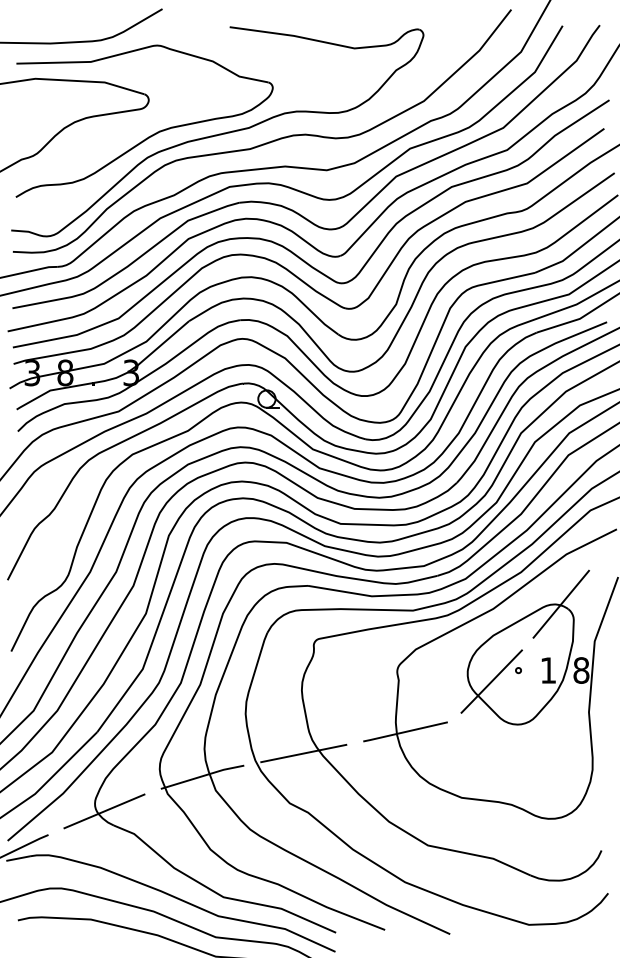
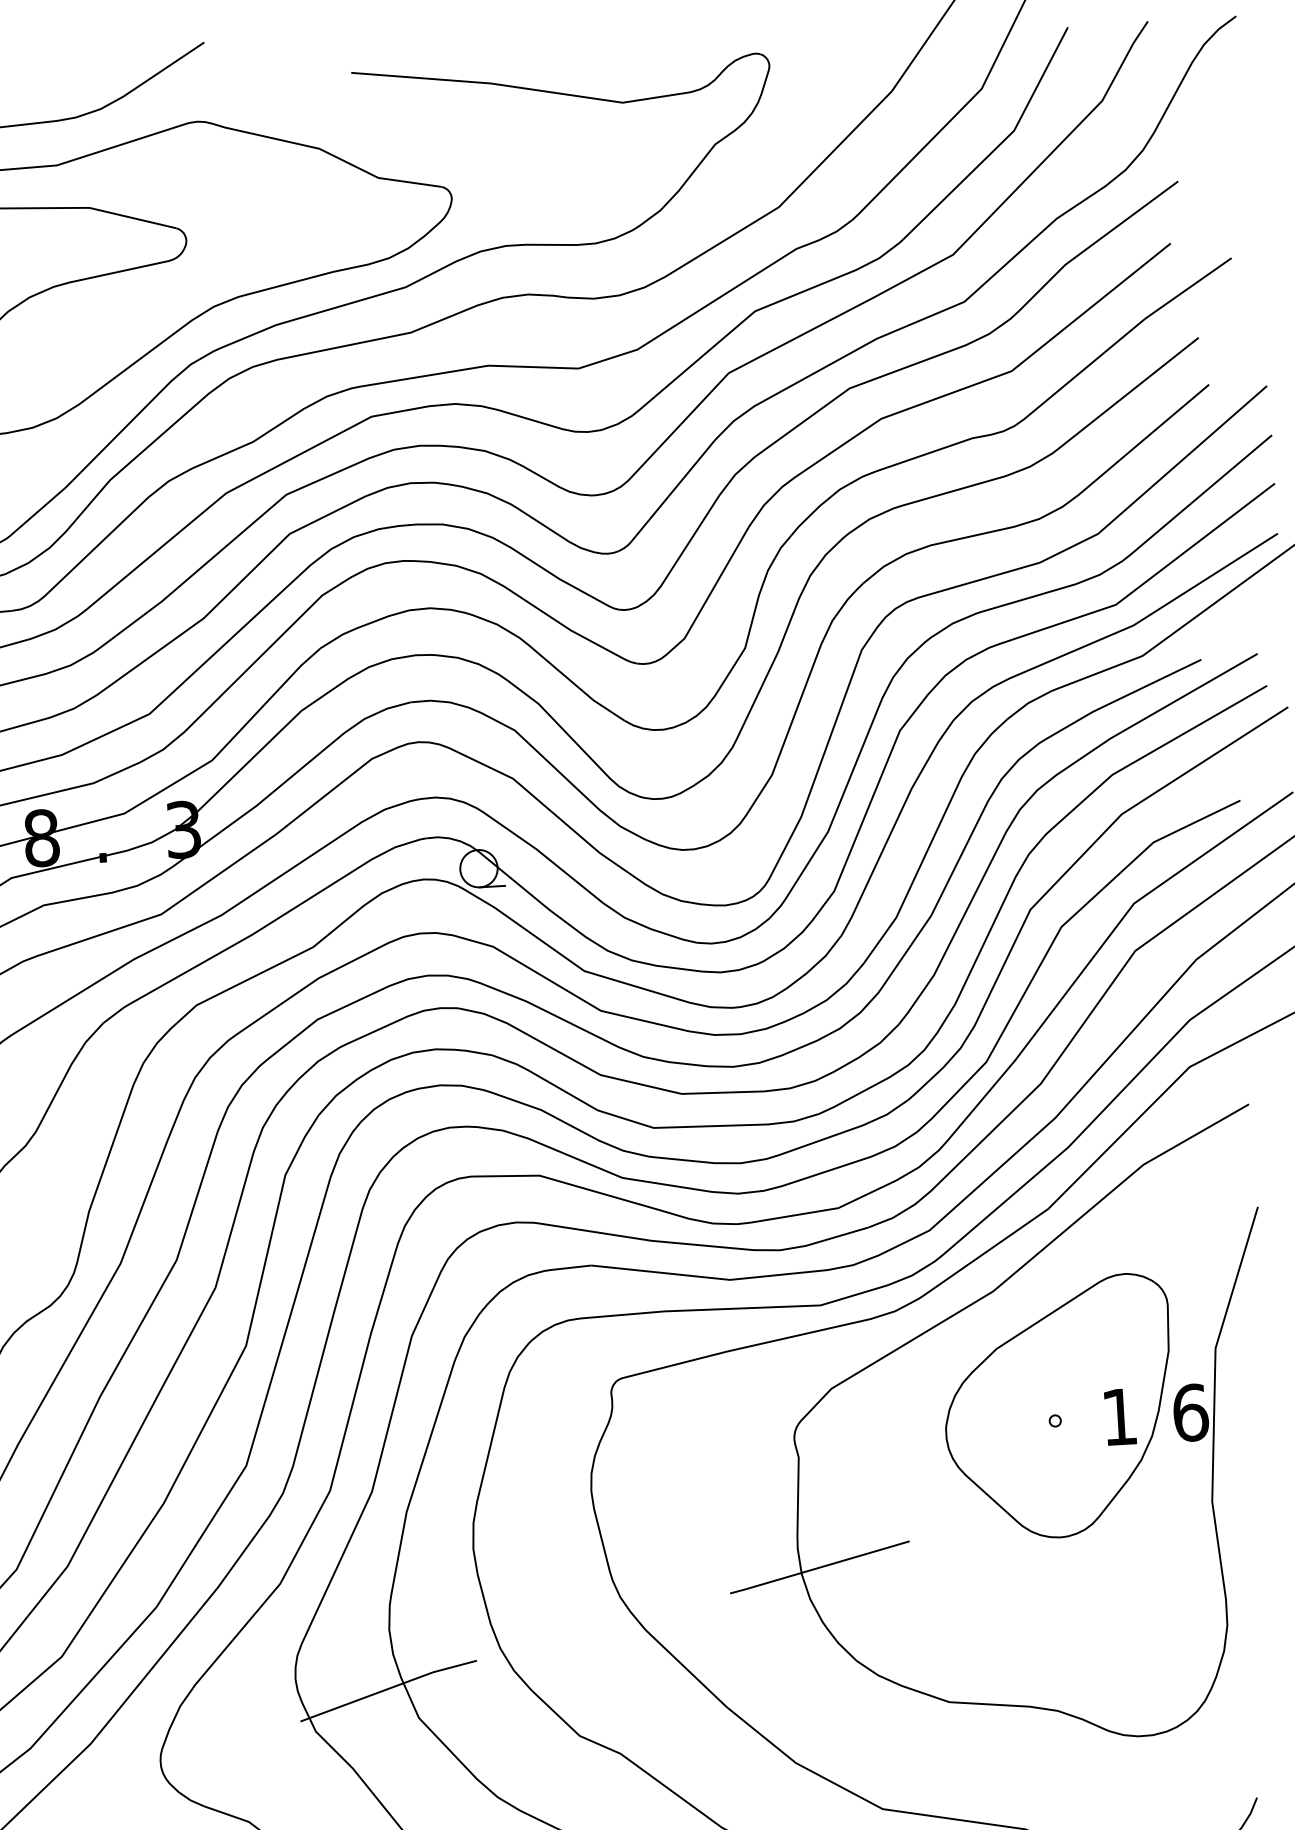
line: (560, 603) -> (1137, 1271), removed
text: (581, 670) -> (1190, 1412), 8 -> 6
line: (491, 681) -> (998, 1447), removed
line: (303, 753) -> (602, 1626), removed
line: (104, 811) -> (181, 1777), removed

